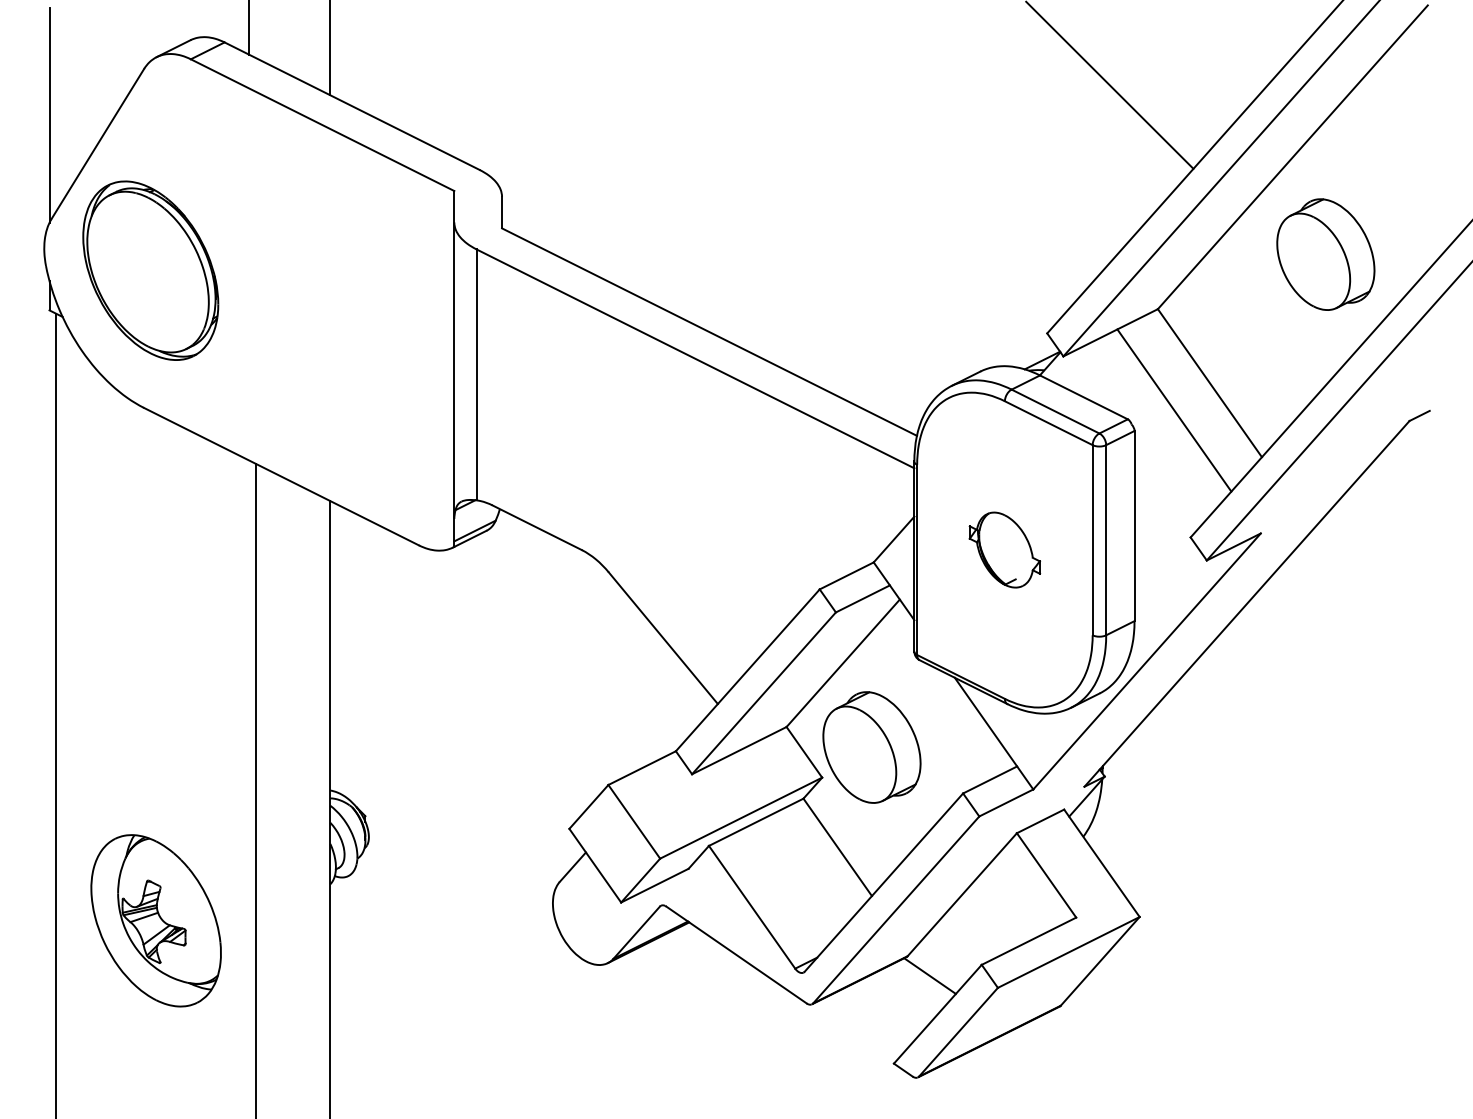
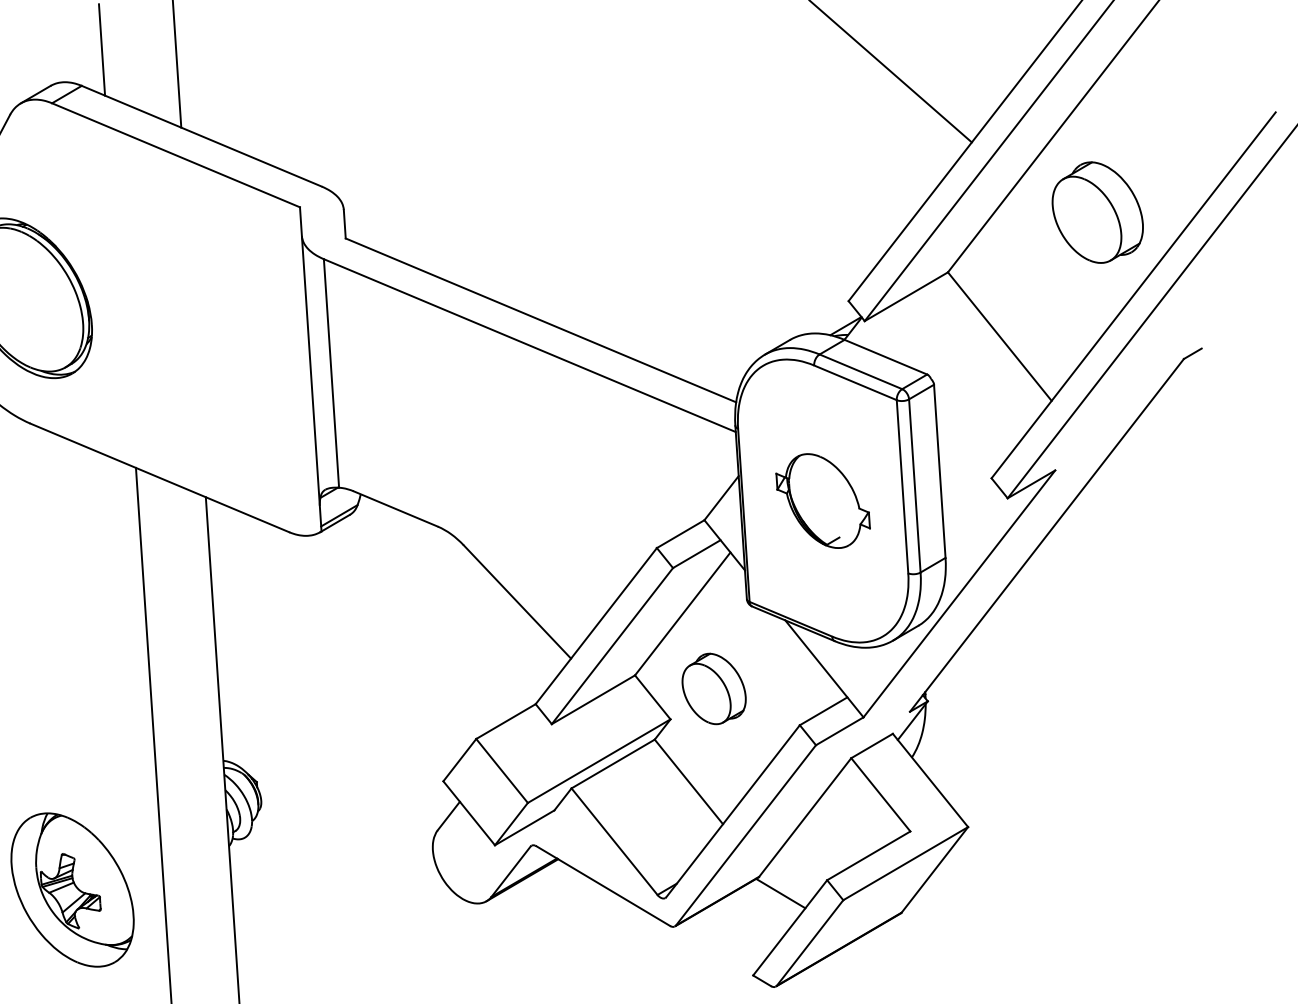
line: (1174, 410) -> (969, 363), removed
part: (1004, 549) -> (822, 500), size x1.4
part: (871, 747) -> (713, 688), size x0.7

